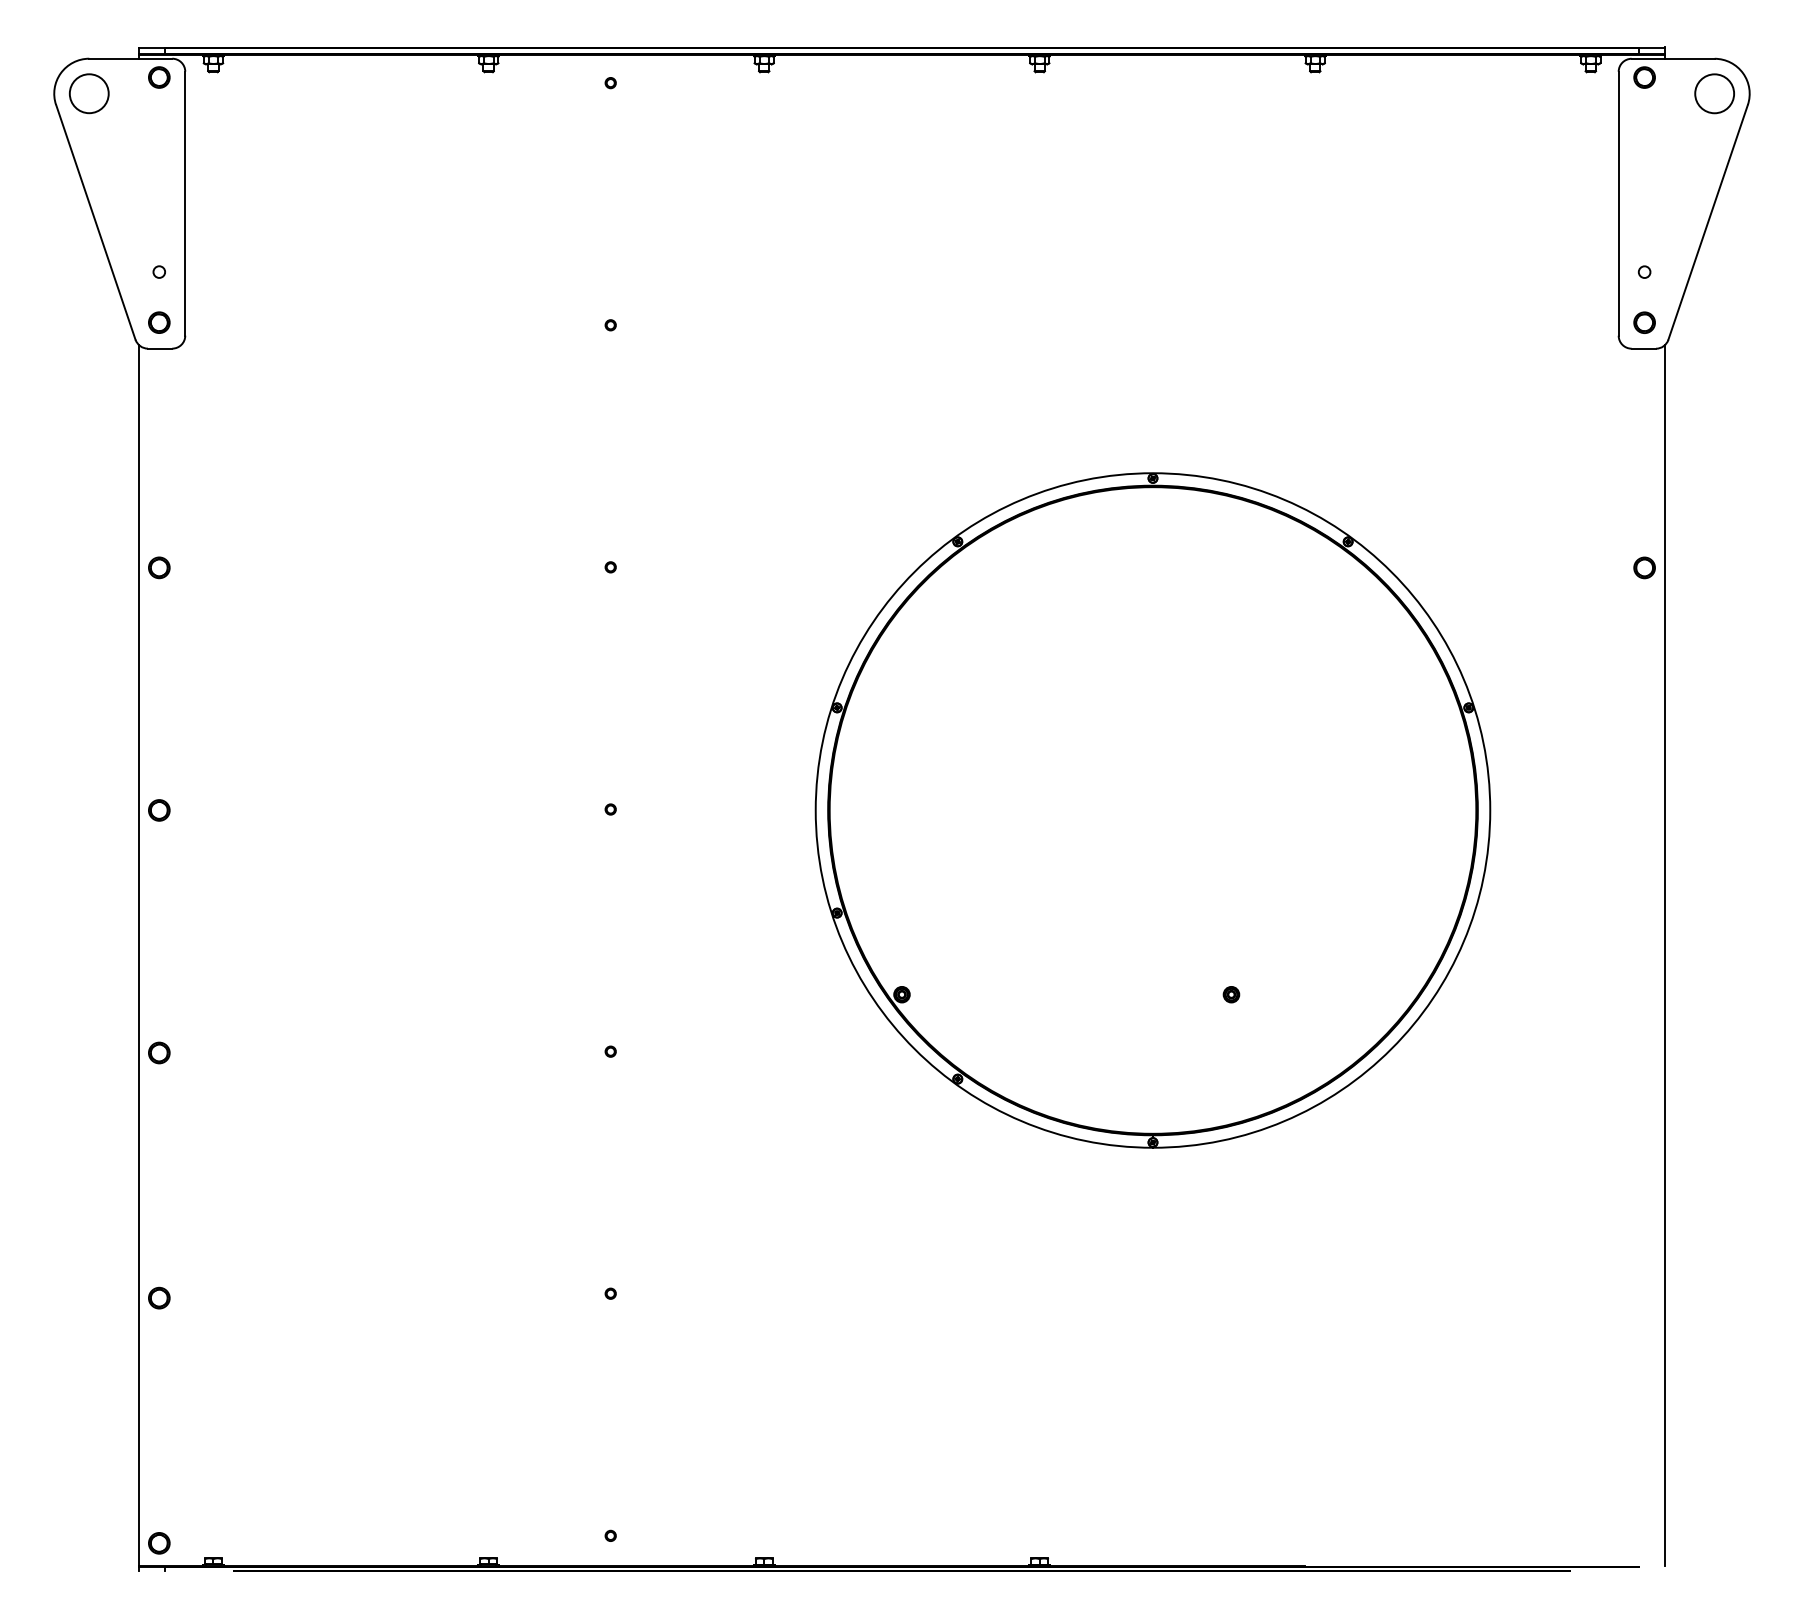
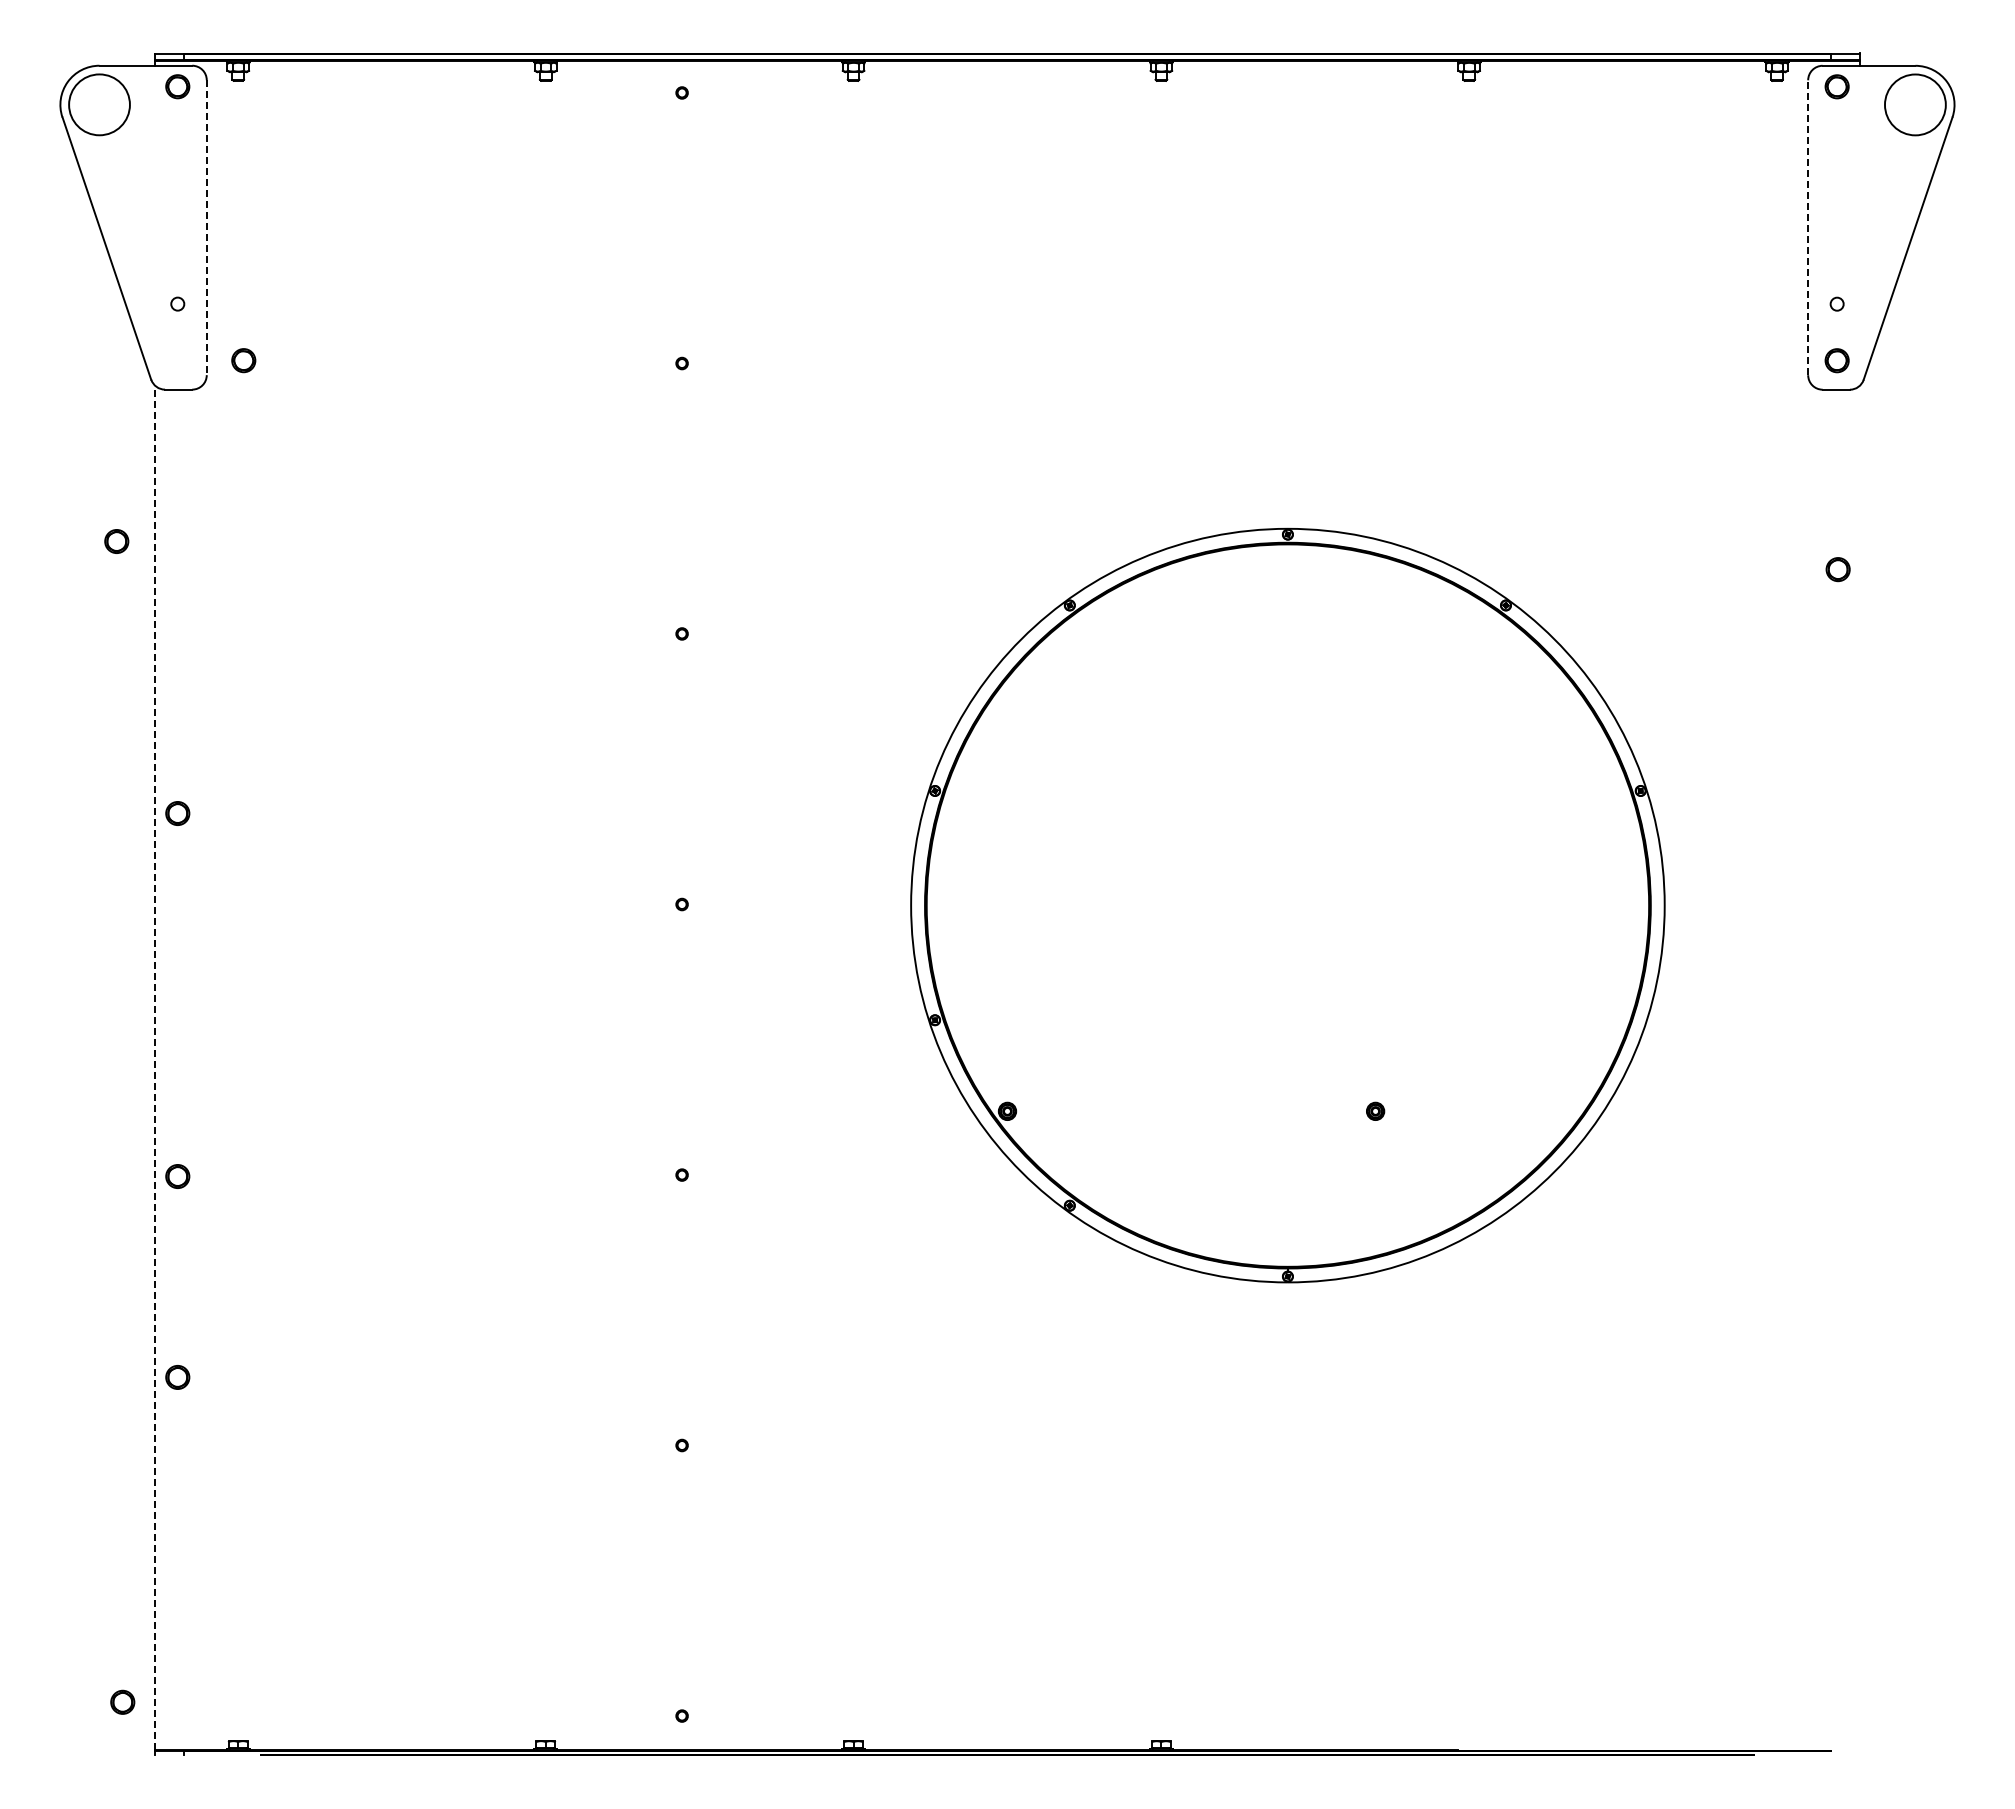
circle: (89, 93) -> (99, 104), size x1.4
circle: (1714, 93) -> (1915, 104), size x1.4
line: (1618, 203) -> (1808, 227), solid -> dashed
line: (185, 204) -> (206, 228), solid -> dashed
part: (159, 322) -> (243, 360), moved
part: (159, 567) -> (116, 541), moved
part: (1644, 567) -> (1837, 569), moved
part: (159, 810) -> (177, 813), moved
line: (138, 955) -> (154, 1067), solid -> dashed
line: (1665, 955) -> (1860, 1067), removed
part: (159, 1298) -> (177, 1377), moved
part: (159, 1542) -> (122, 1701), moved

